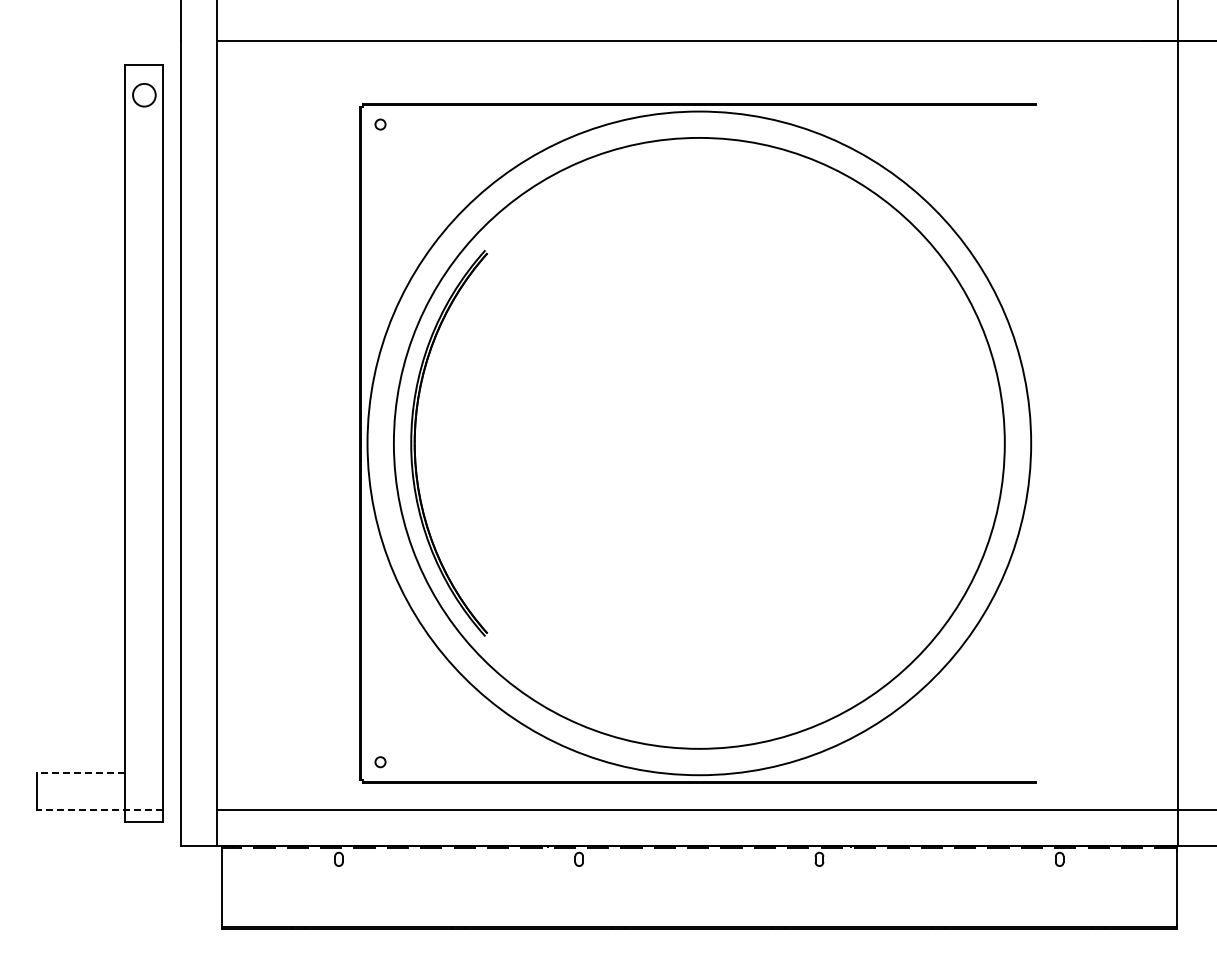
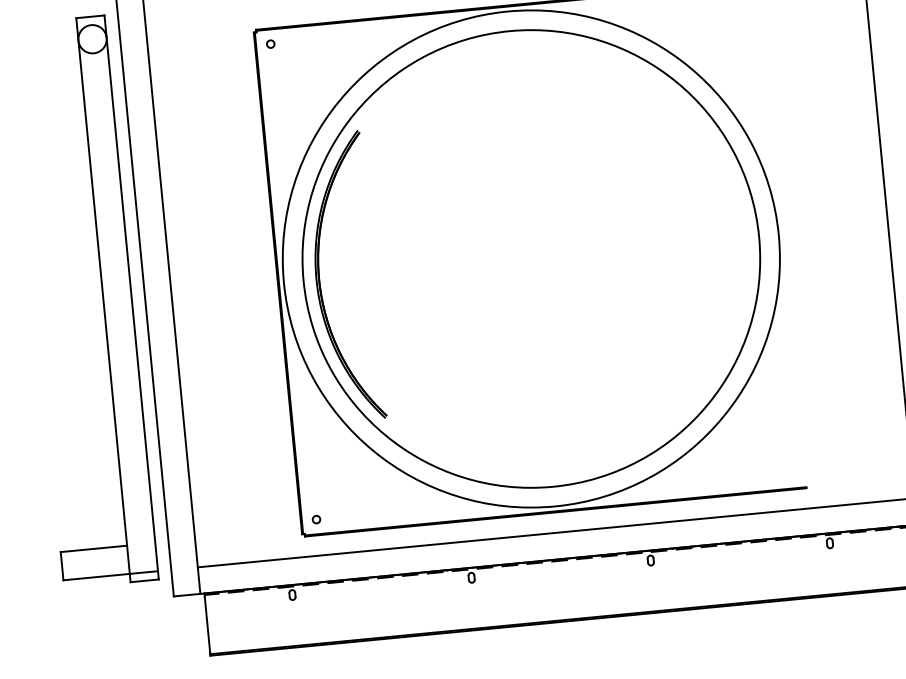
circle: (144, 95) -> (92, 39), size x1.67
line: (80, 772) -> (93, 548), dashed -> solid
line: (99, 810) -> (110, 575), dashed -> solid

